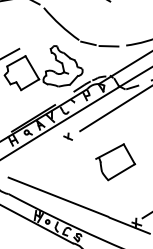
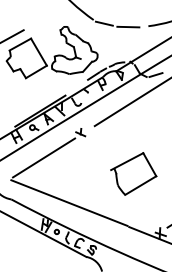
line: (36, 158) -> (43, 157), added
part: (115, 162) -> (133, 174), moved

